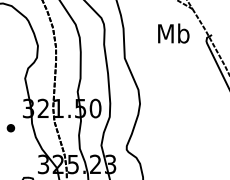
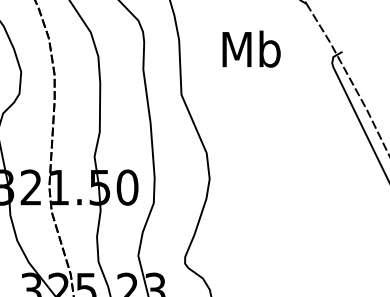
text: (173, 33) -> (251, 49), moved

